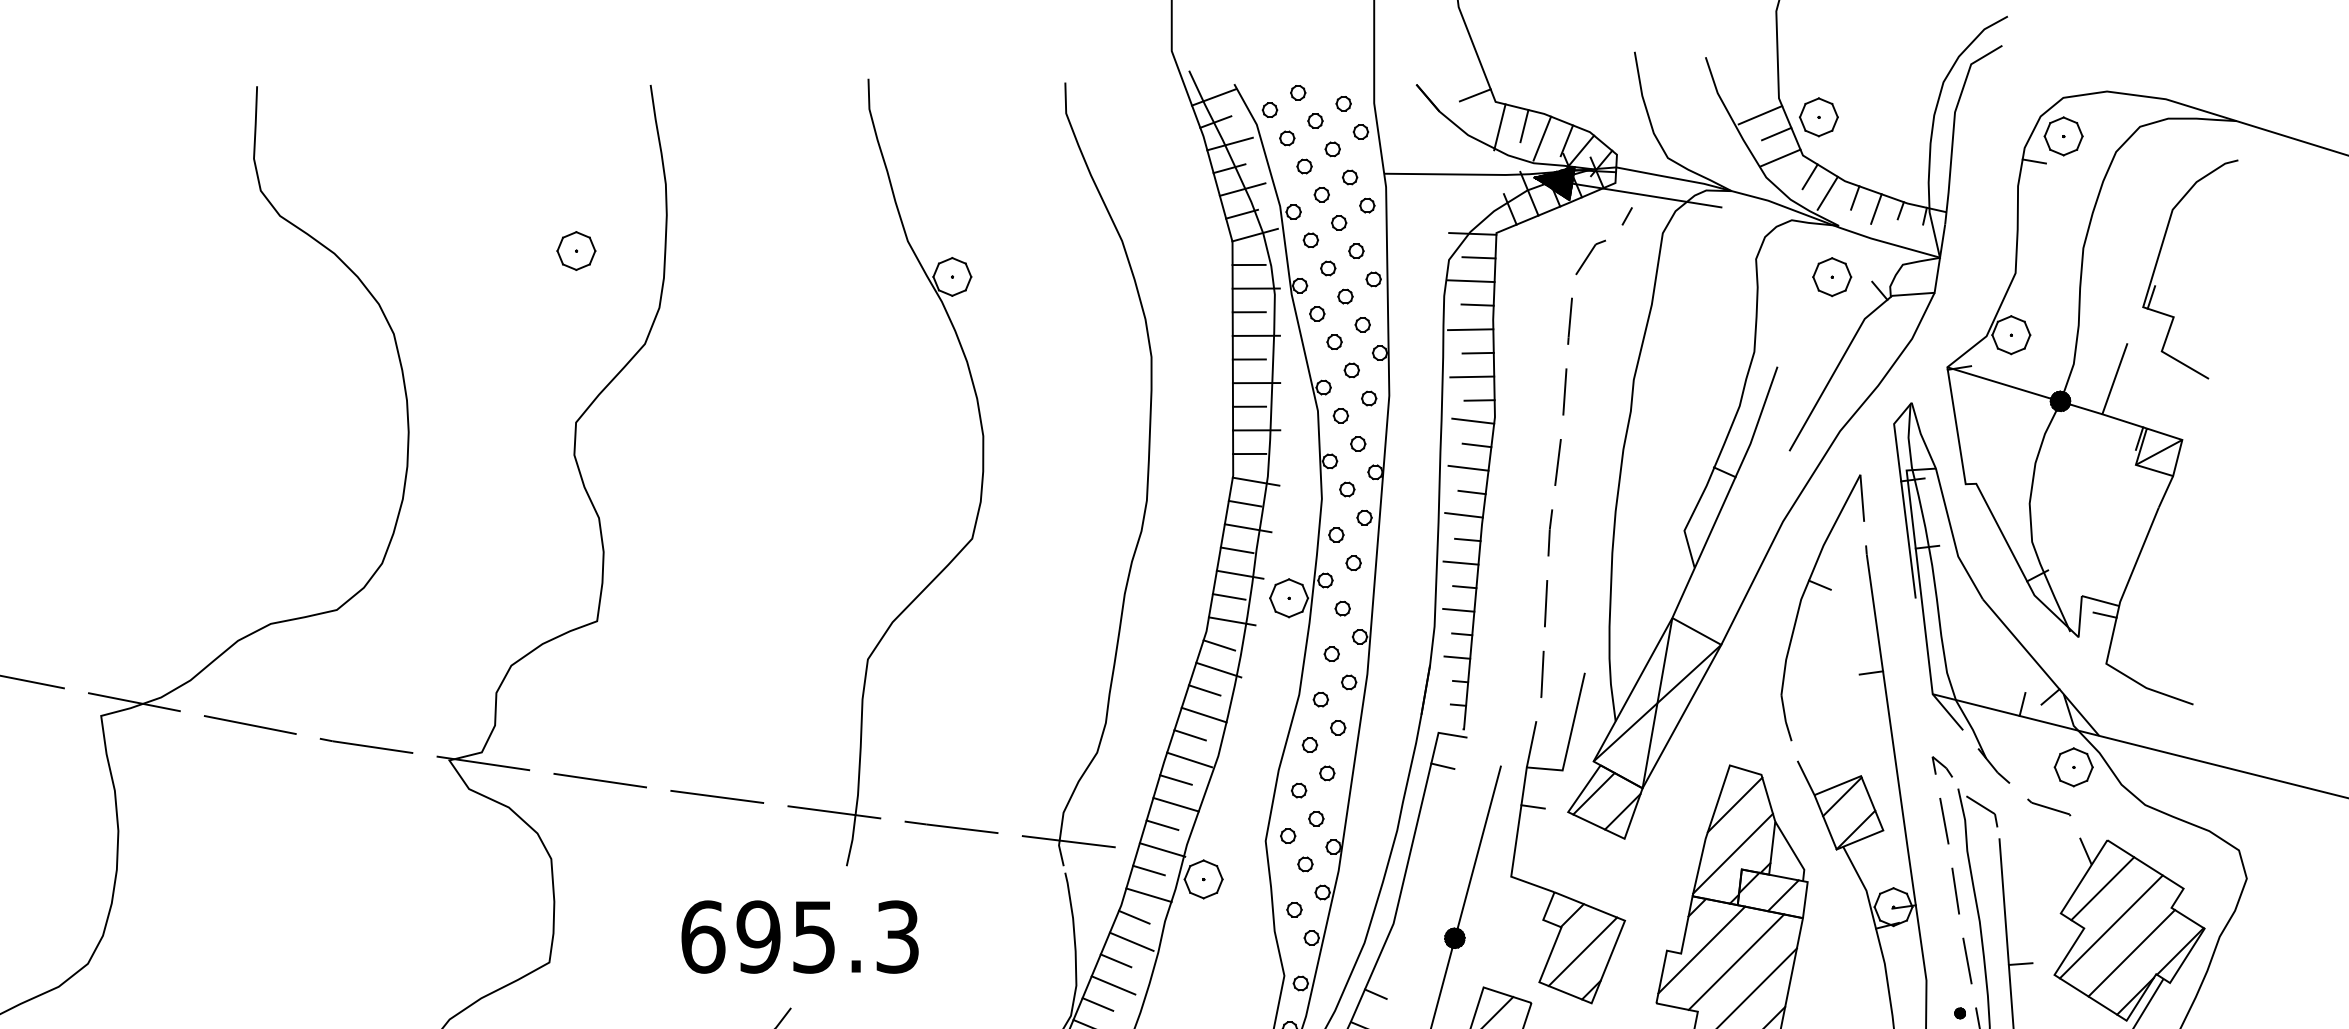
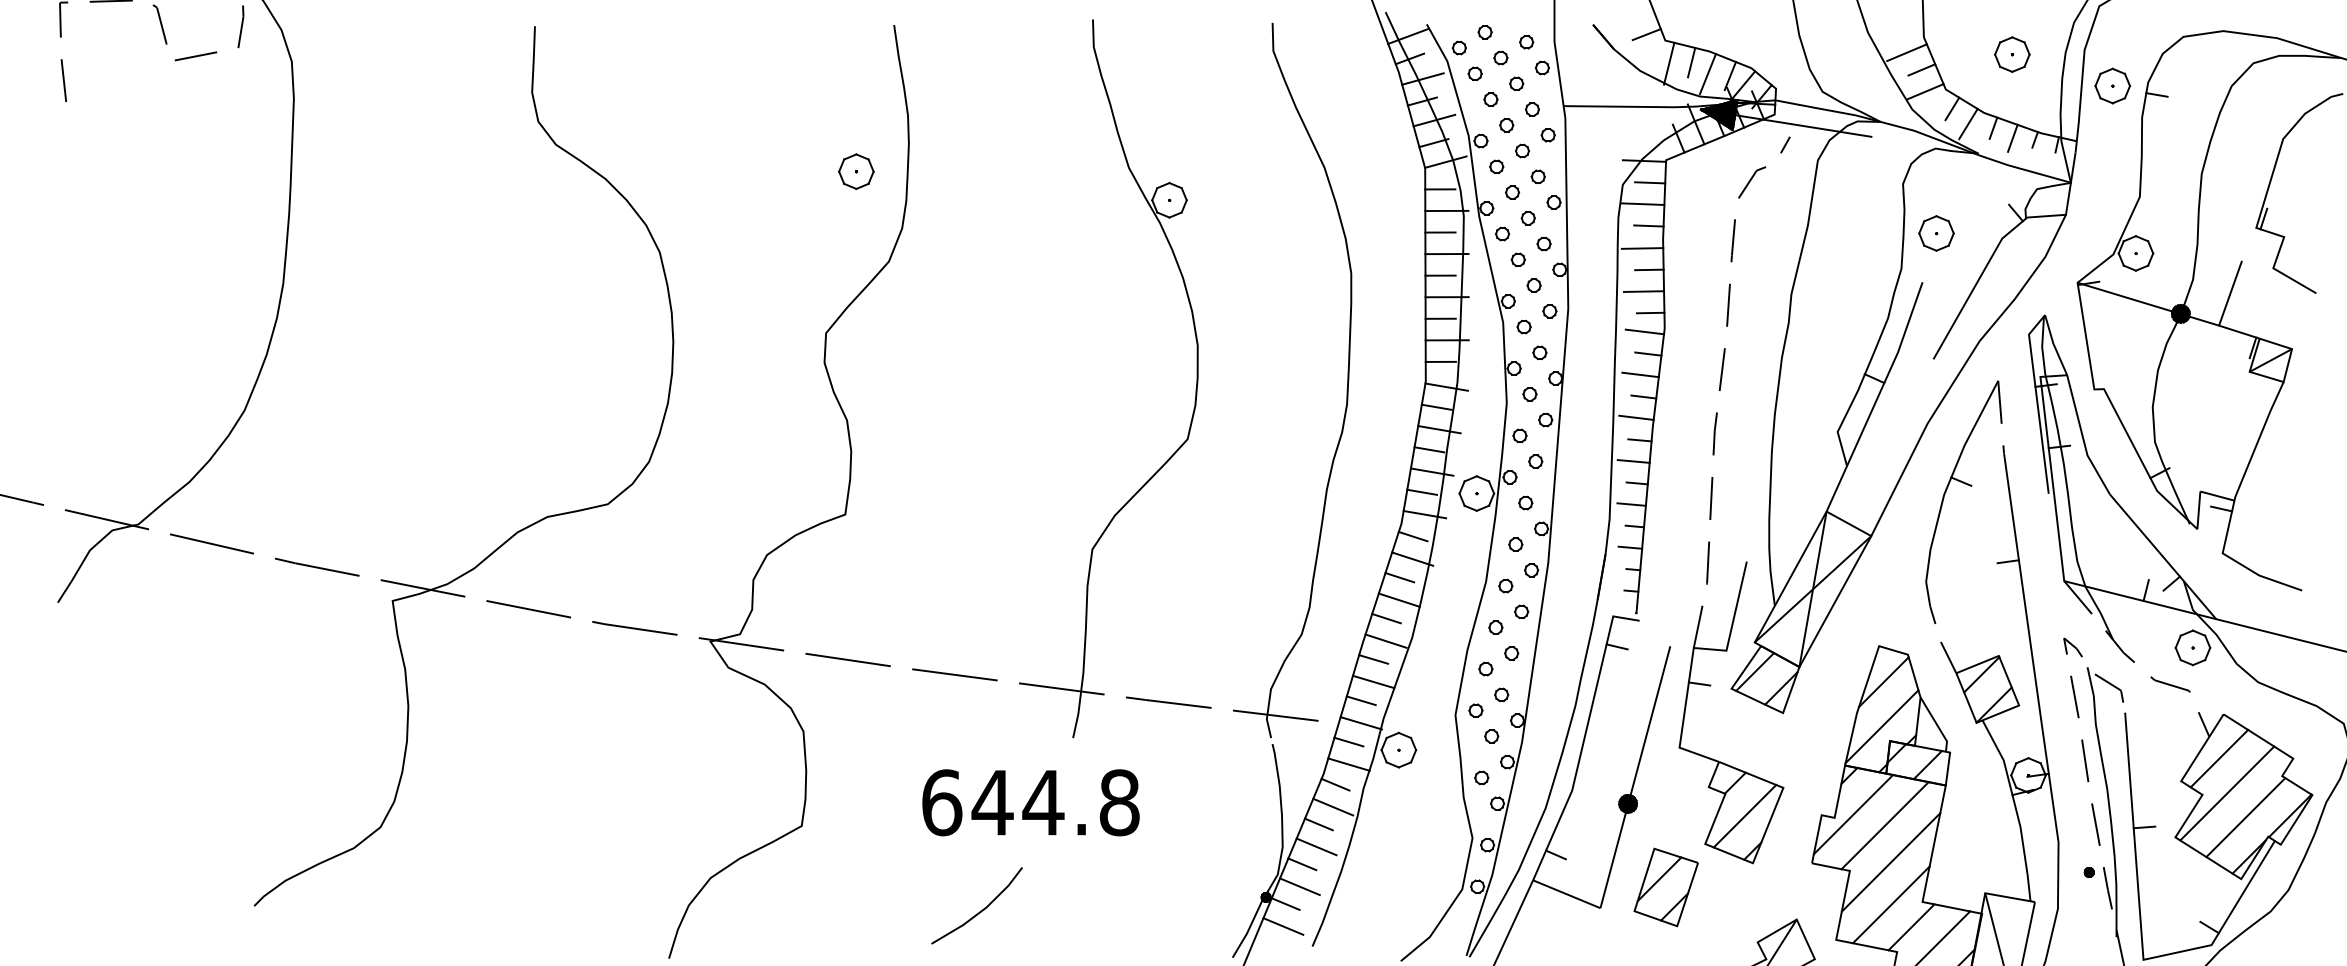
part: (1819, 117) -> (2012, 54), moved
part: (2063, 135) -> (2112, 85), moved
part: (576, 250) -> (856, 171), moved
part: (1832, 277) -> (1936, 233), moved
text: (827, 936) -> (1055, 802), 695.3 -> 644.8

